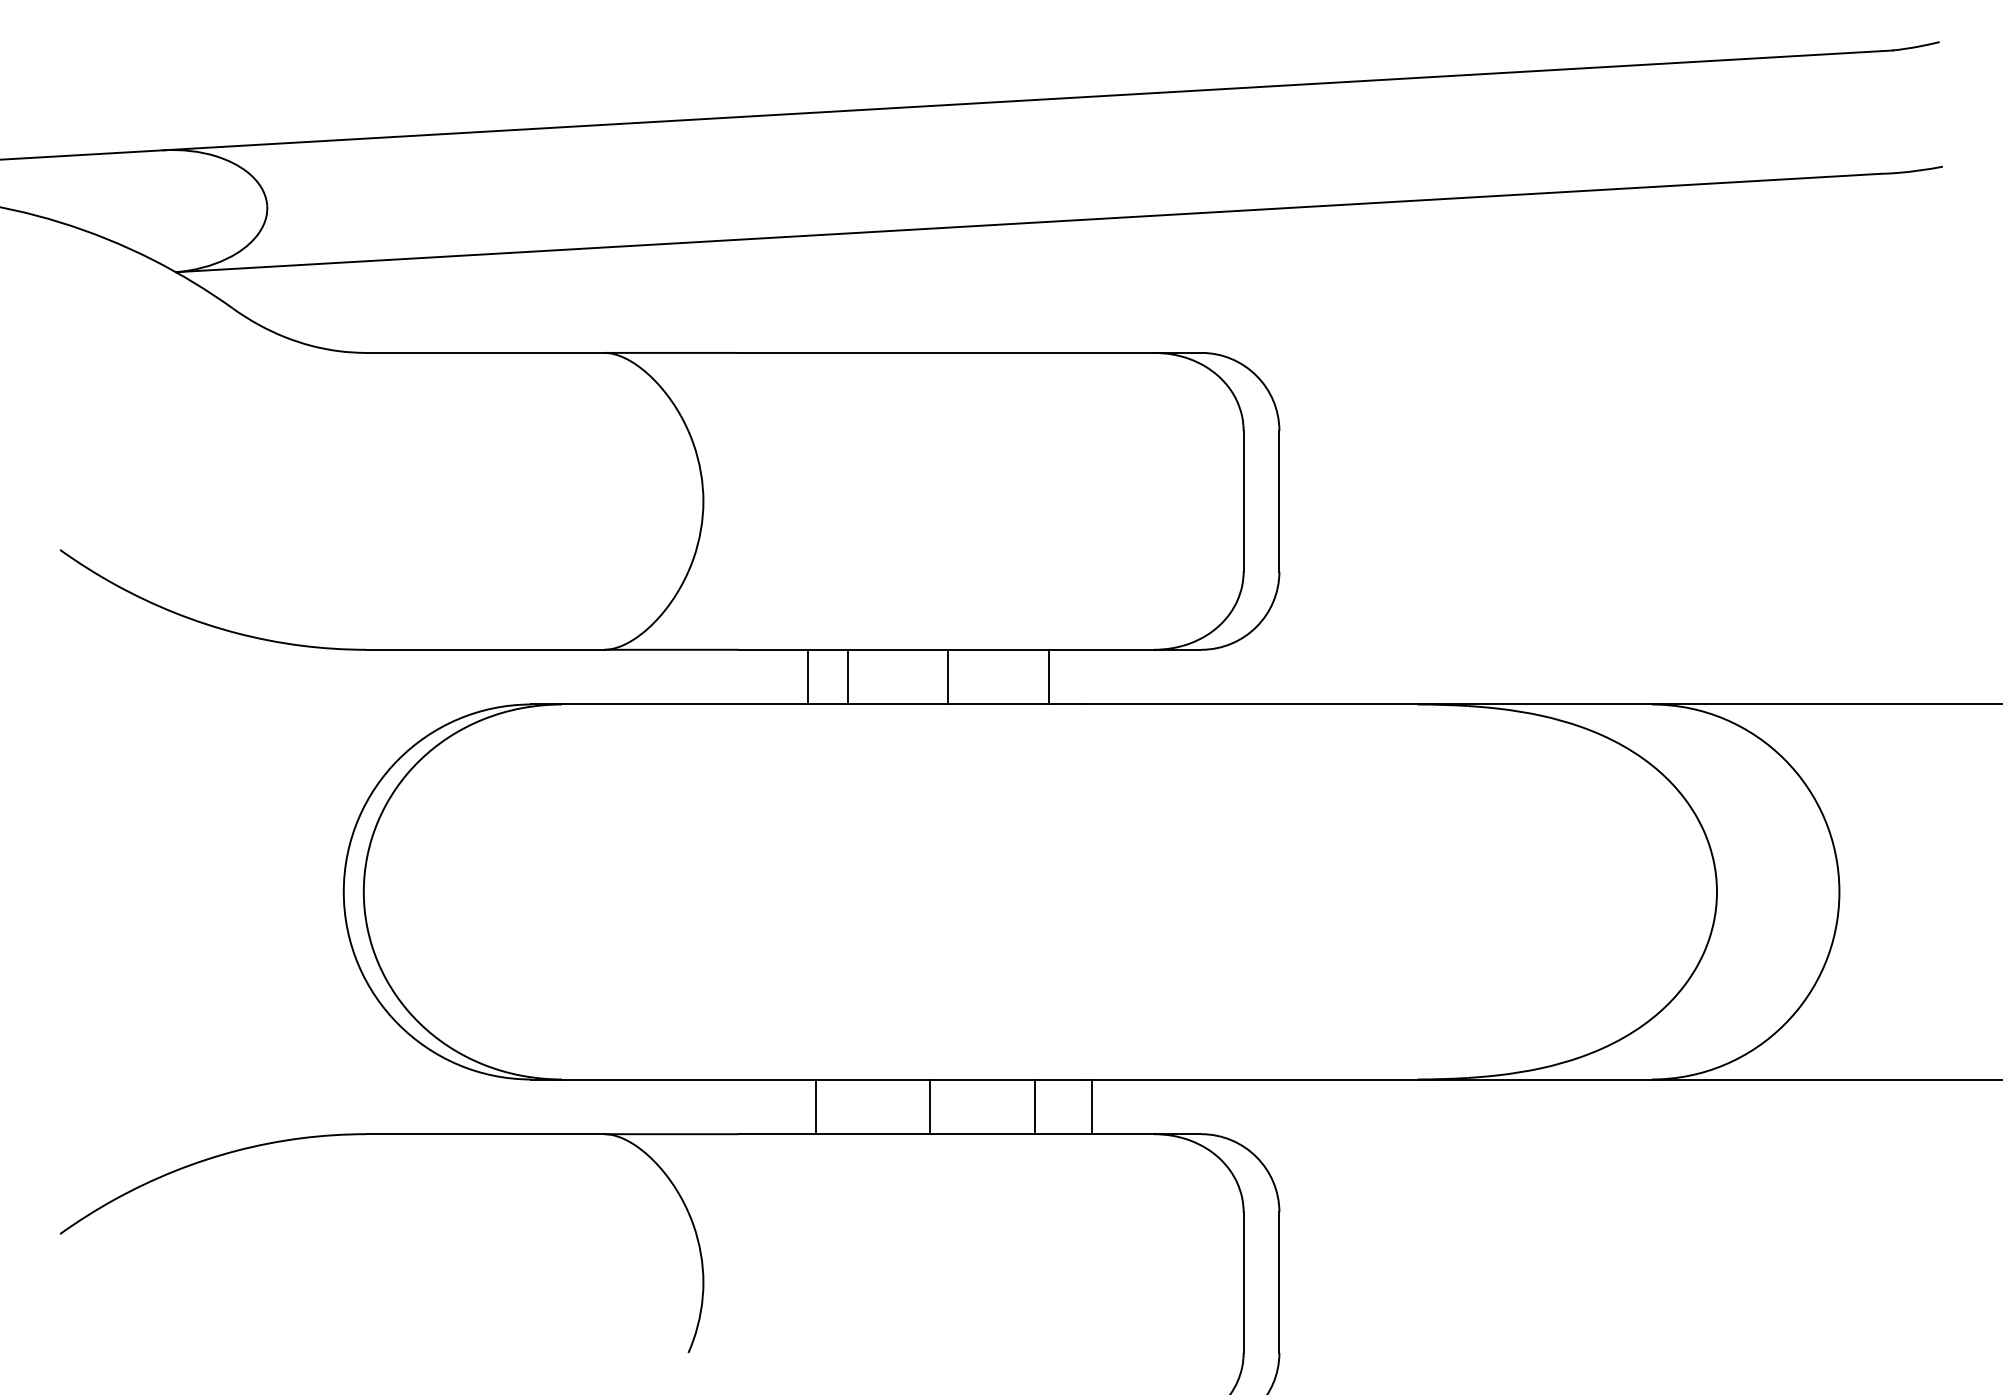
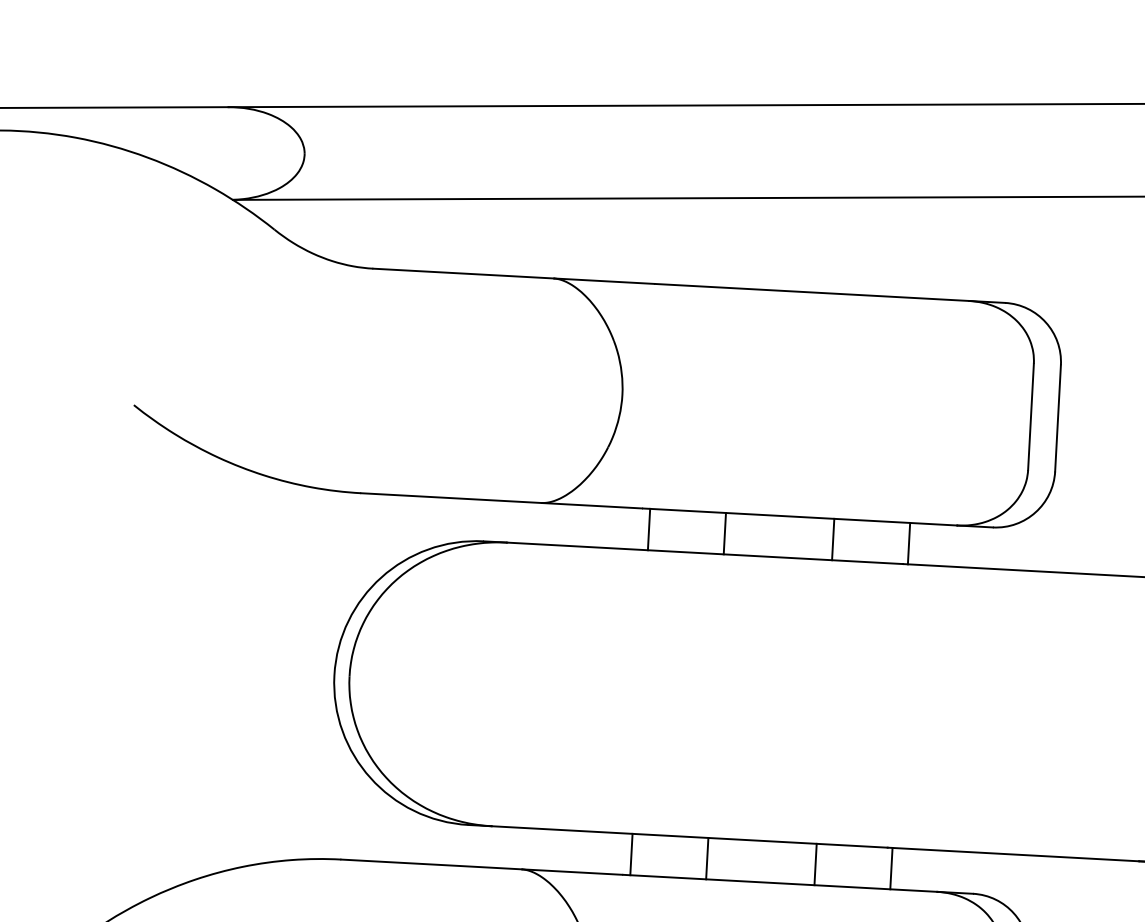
line: (808, 676) -> (649, 529), moved
line: (947, 676) -> (833, 539), moved
line: (1048, 676) -> (908, 543), moved
line: (816, 1106) -> (631, 854), moved
line: (930, 1106) -> (707, 858), moved
line: (1034, 1106) -> (815, 864), moved

